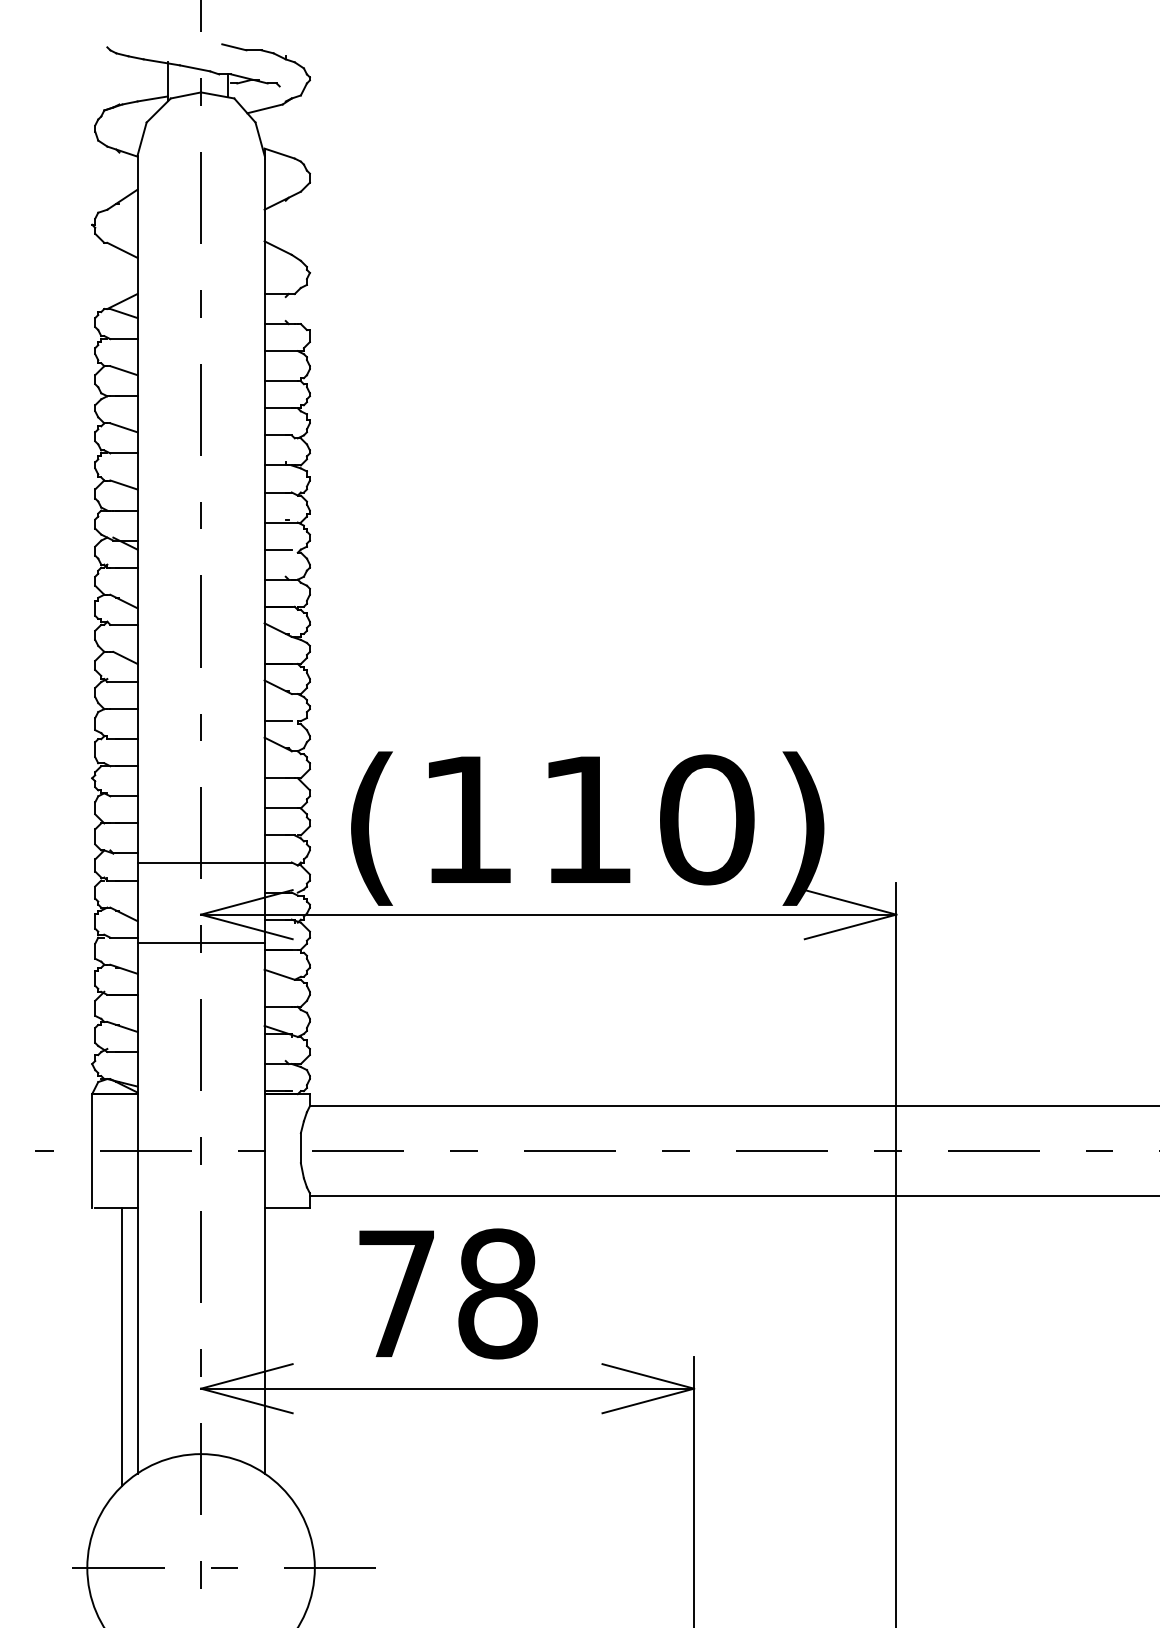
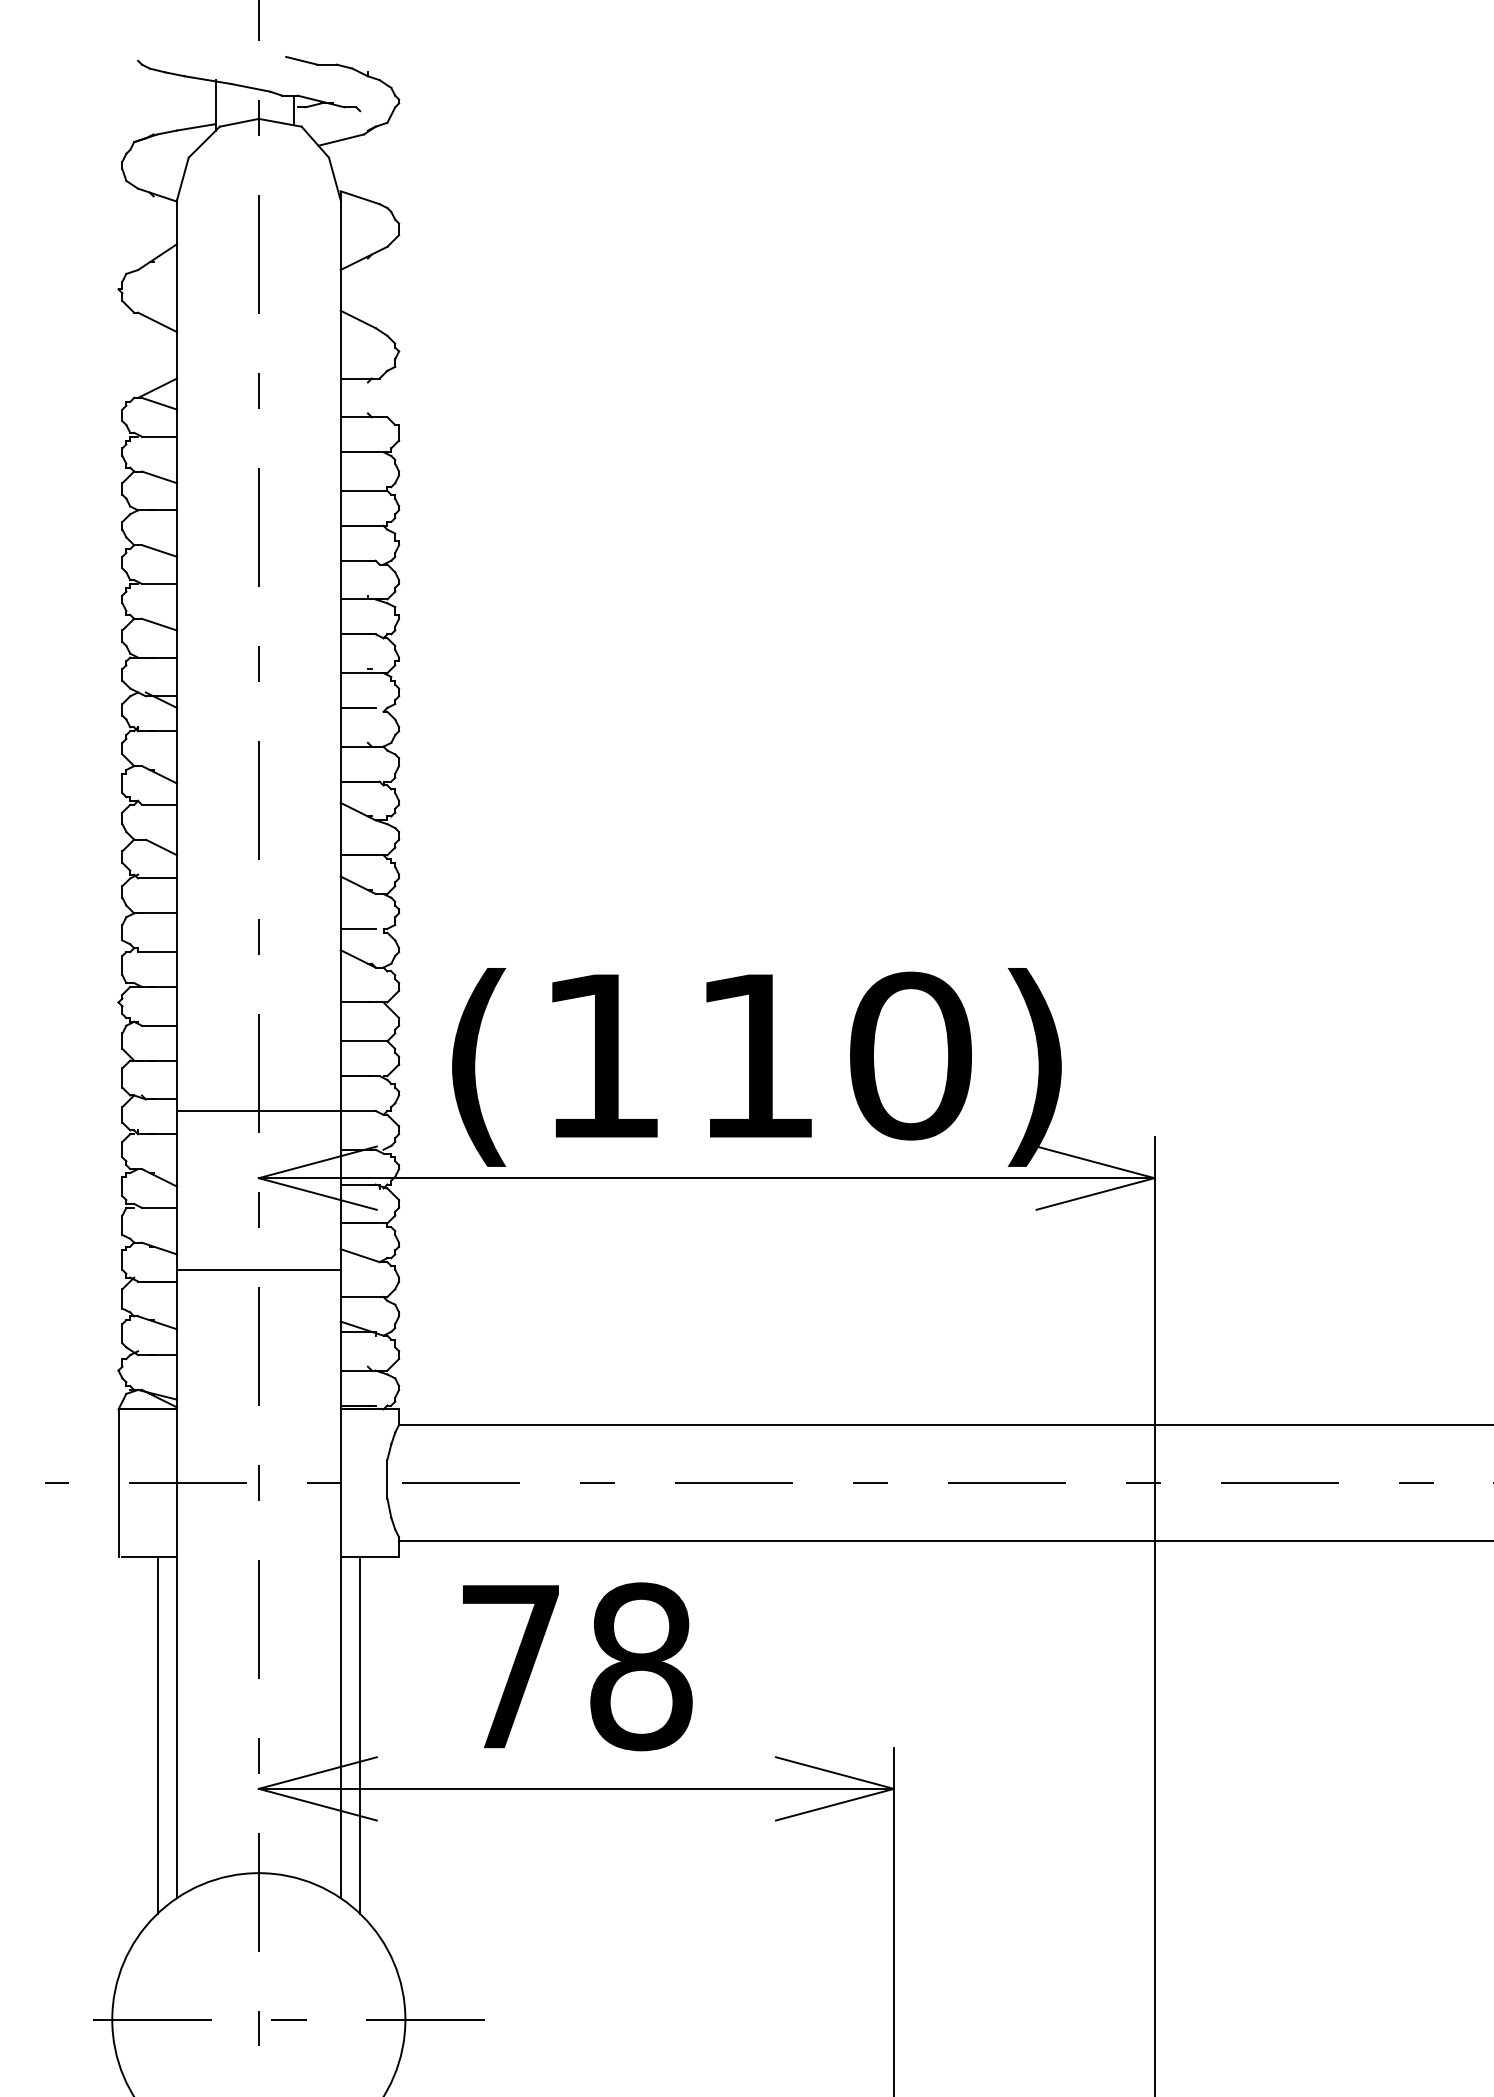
line: (200, 942) -> (258, 1269), moved
line: (279, 1346) -> (359, 1734), added

